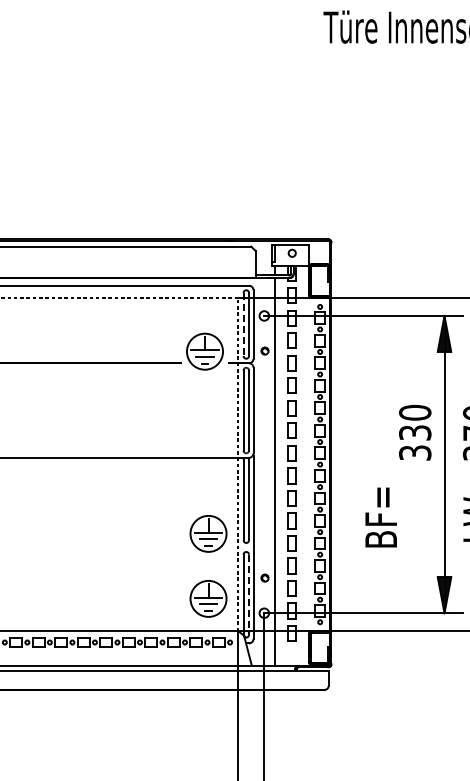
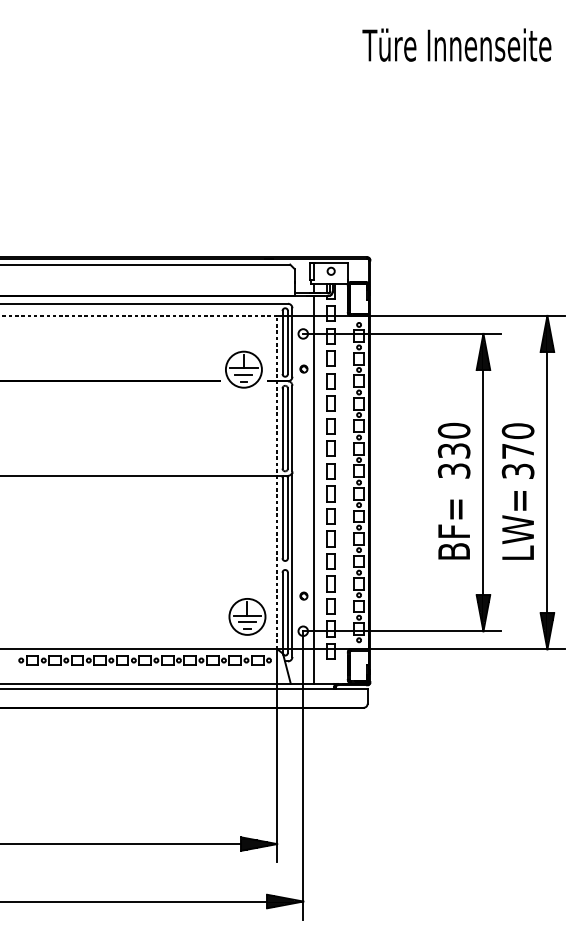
line: (243, 324) -> (282, 342), dashed -> solid
text: (380, 517) -> (453, 529), moved
part: (208, 533) -> (247, 551), removed
line: (248, 595) -> (287, 613), dashed -> solid

